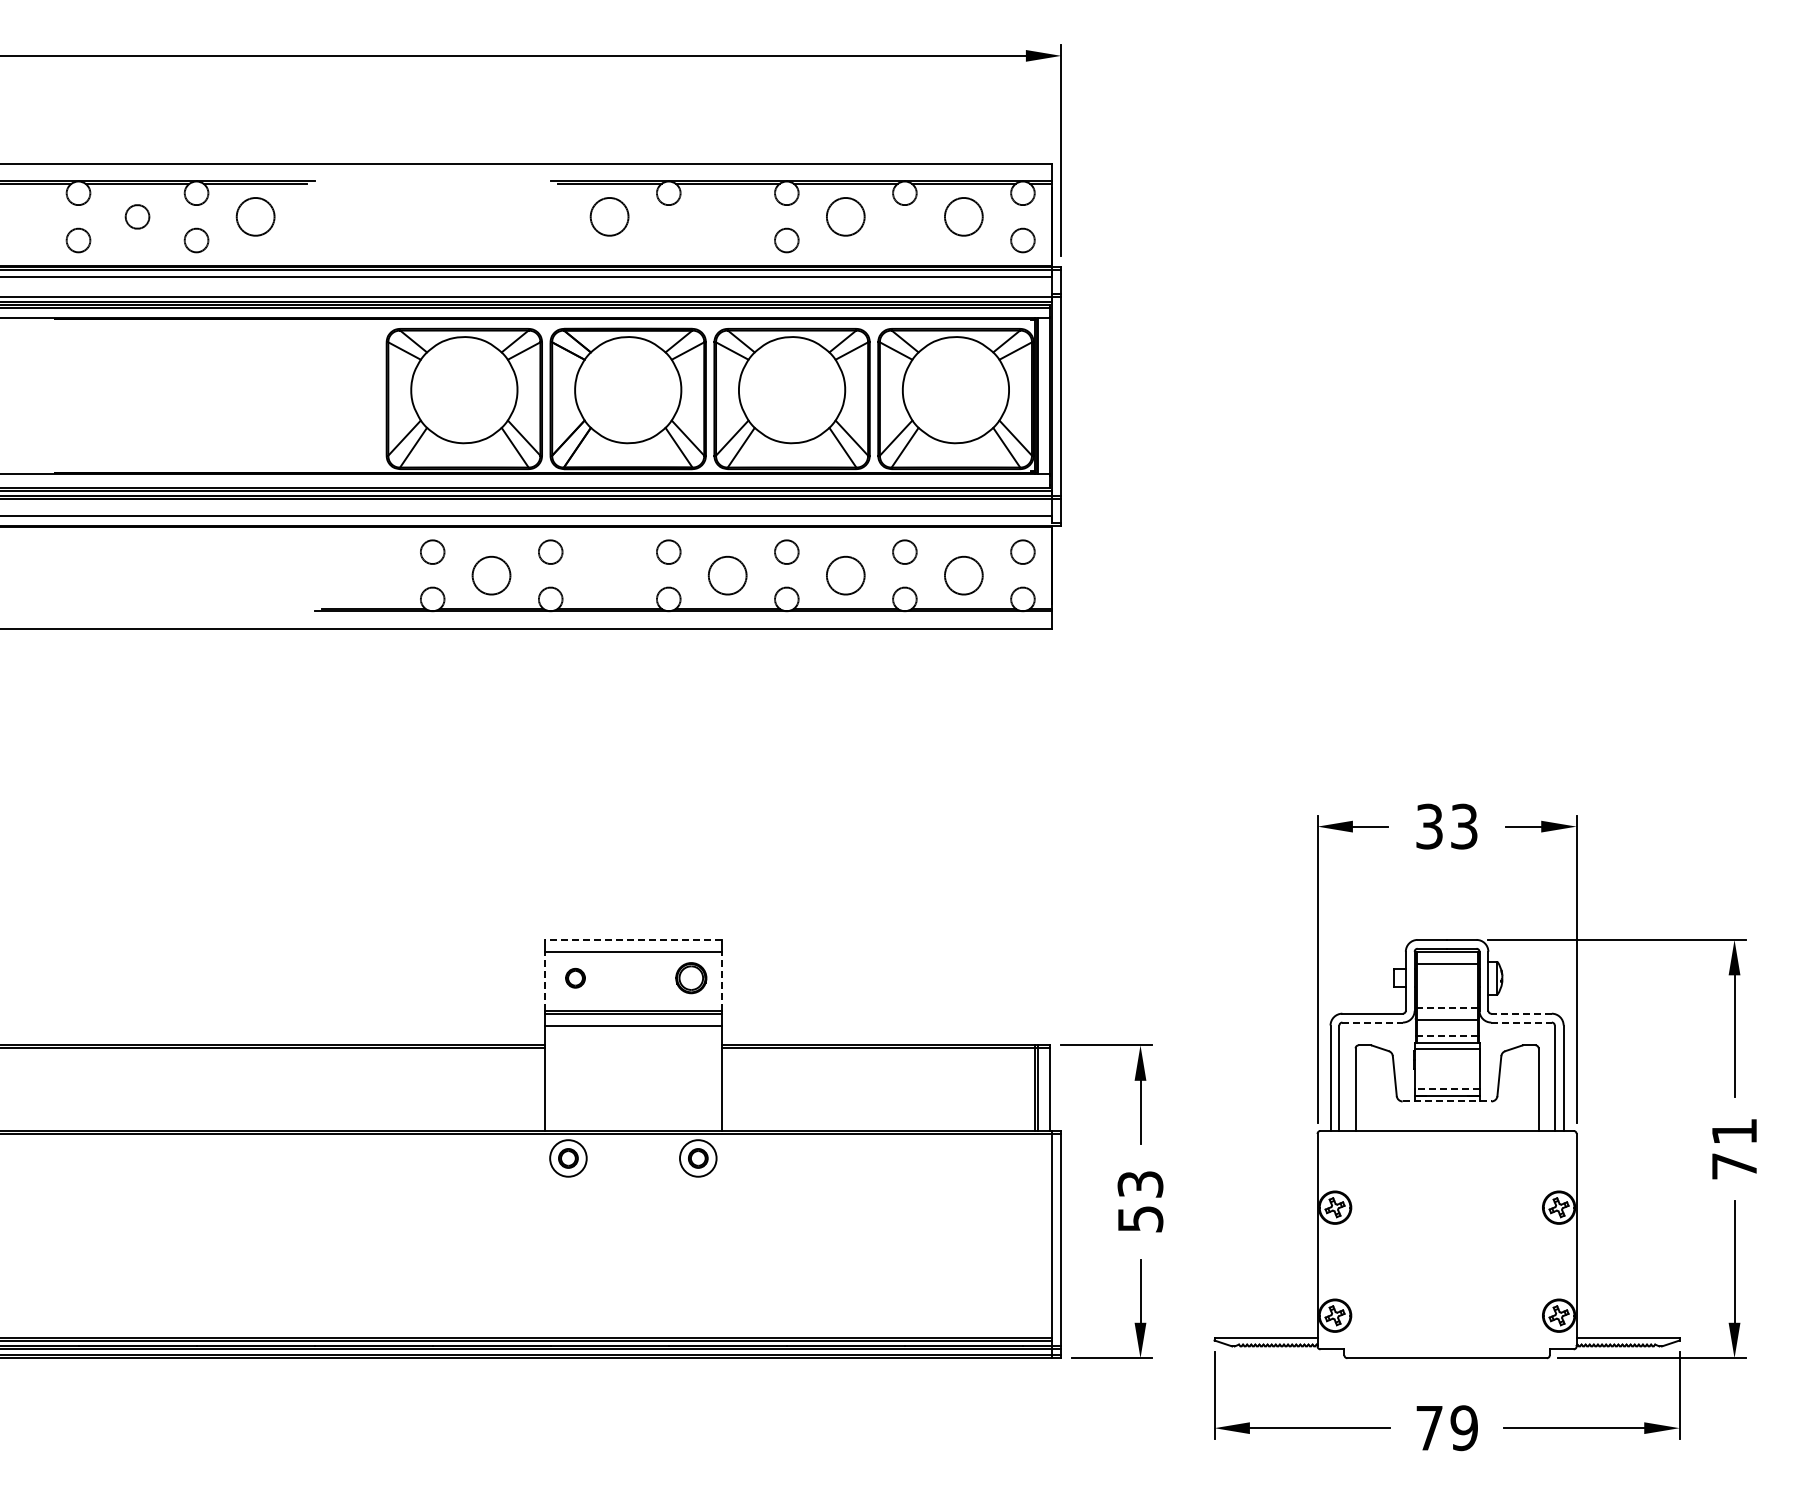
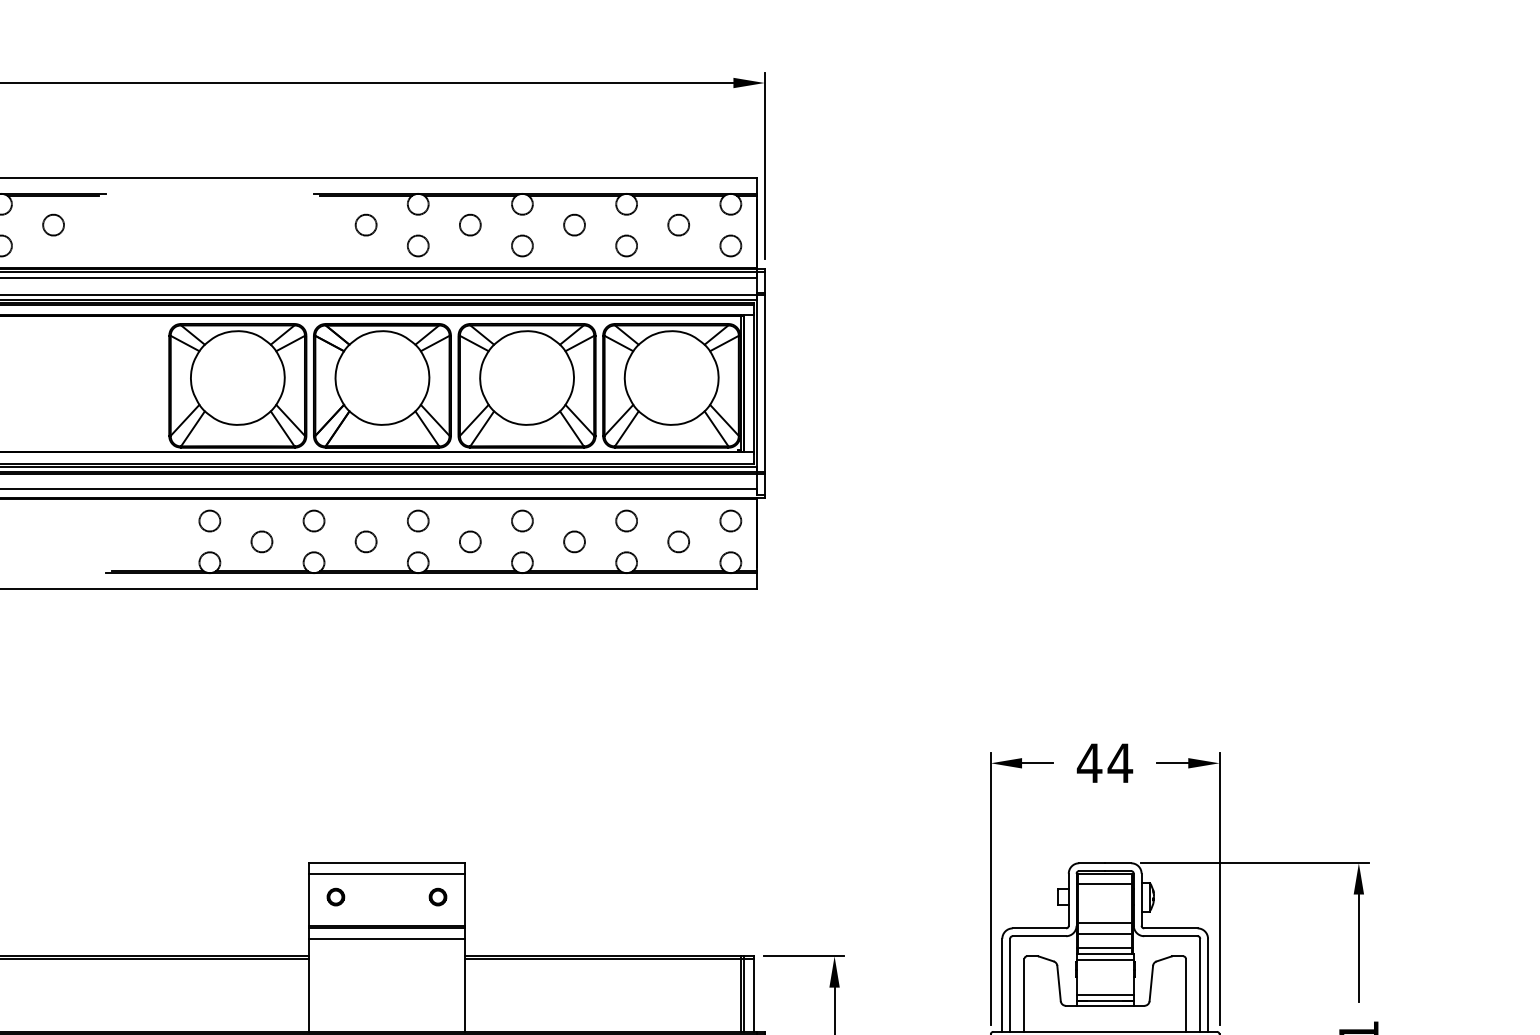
part: (255, 216) -> (53, 224), size x0.62
part: (609, 216) -> (365, 224), size x0.62
part: (727, 216) -> (470, 224), added
part: (845, 216) -> (574, 224), size x0.62
part: (963, 216) -> (678, 224), size x0.62
part: (668, 240) -> (418, 245), added
part: (904, 240) -> (626, 245), added
part: (491, 575) -> (261, 541), size x0.62
part: (609, 575) -> (365, 541), added
part: (727, 575) -> (470, 541), size x0.62
part: (845, 575) -> (574, 541), size x0.62
part: (963, 575) -> (678, 541), size x0.62
text: (1446, 826) -> (1104, 763), 33 -> 44
line: (633, 939) -> (387, 862), dashed -> solid
part: (690, 978) -> (437, 897), size x0.62
line: (544, 981) -> (308, 899), dashed -> solid
line: (721, 981) -> (464, 899), dashed -> solid
line: (1446, 1007) -> (1104, 922), dashed -> solid
line: (1521, 1013) -> (1170, 928), dashed -> solid
line: (1373, 1022) -> (1040, 936), dashed -> solid
line: (1522, 1022) -> (1171, 936), dashed -> solid
line: (1446, 1036) -> (1104, 948), dashed -> solid
line: (1446, 1089) -> (1104, 995), dashed -> solid
line: (1447, 1101) -> (1105, 1005), dashed -> solid

